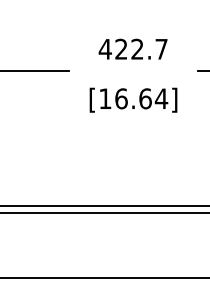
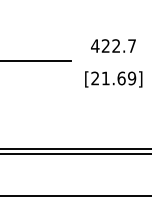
text: (133, 98) -> (113, 78), [16.64] -> [21.69]

